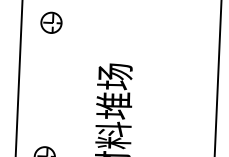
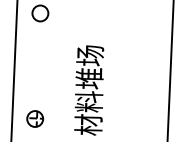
hatch: (51, 22) -> (40, 13), removed

